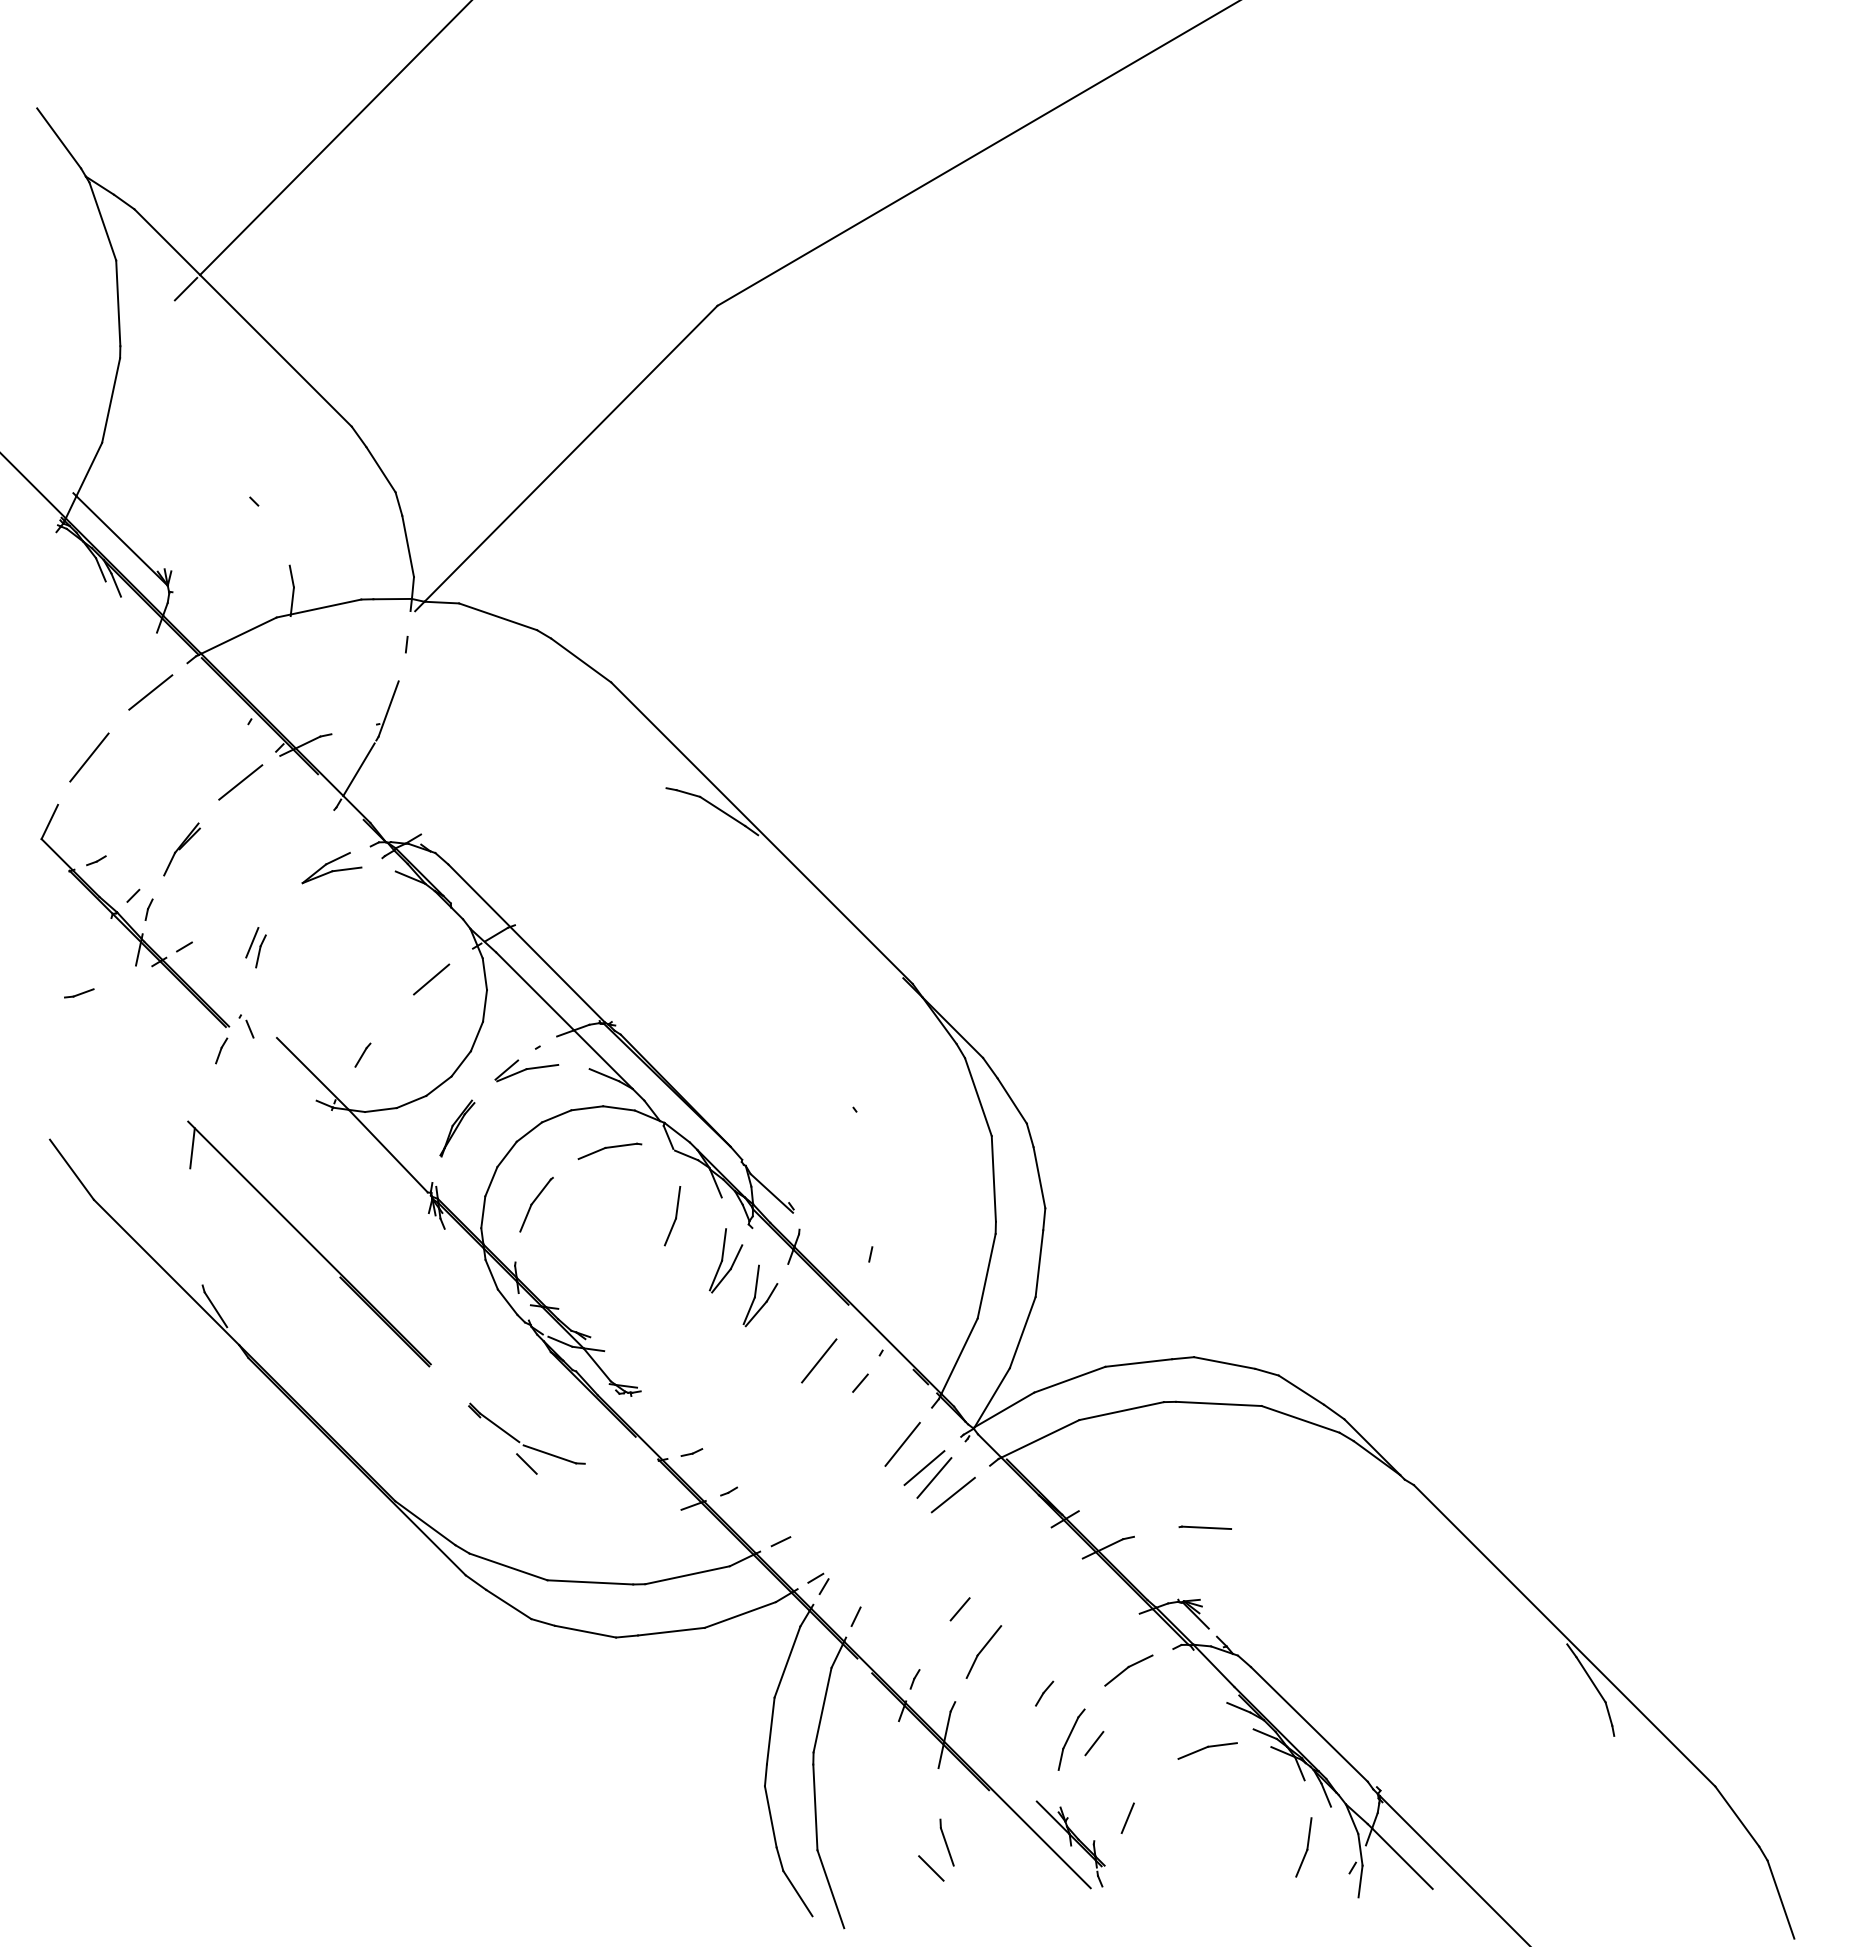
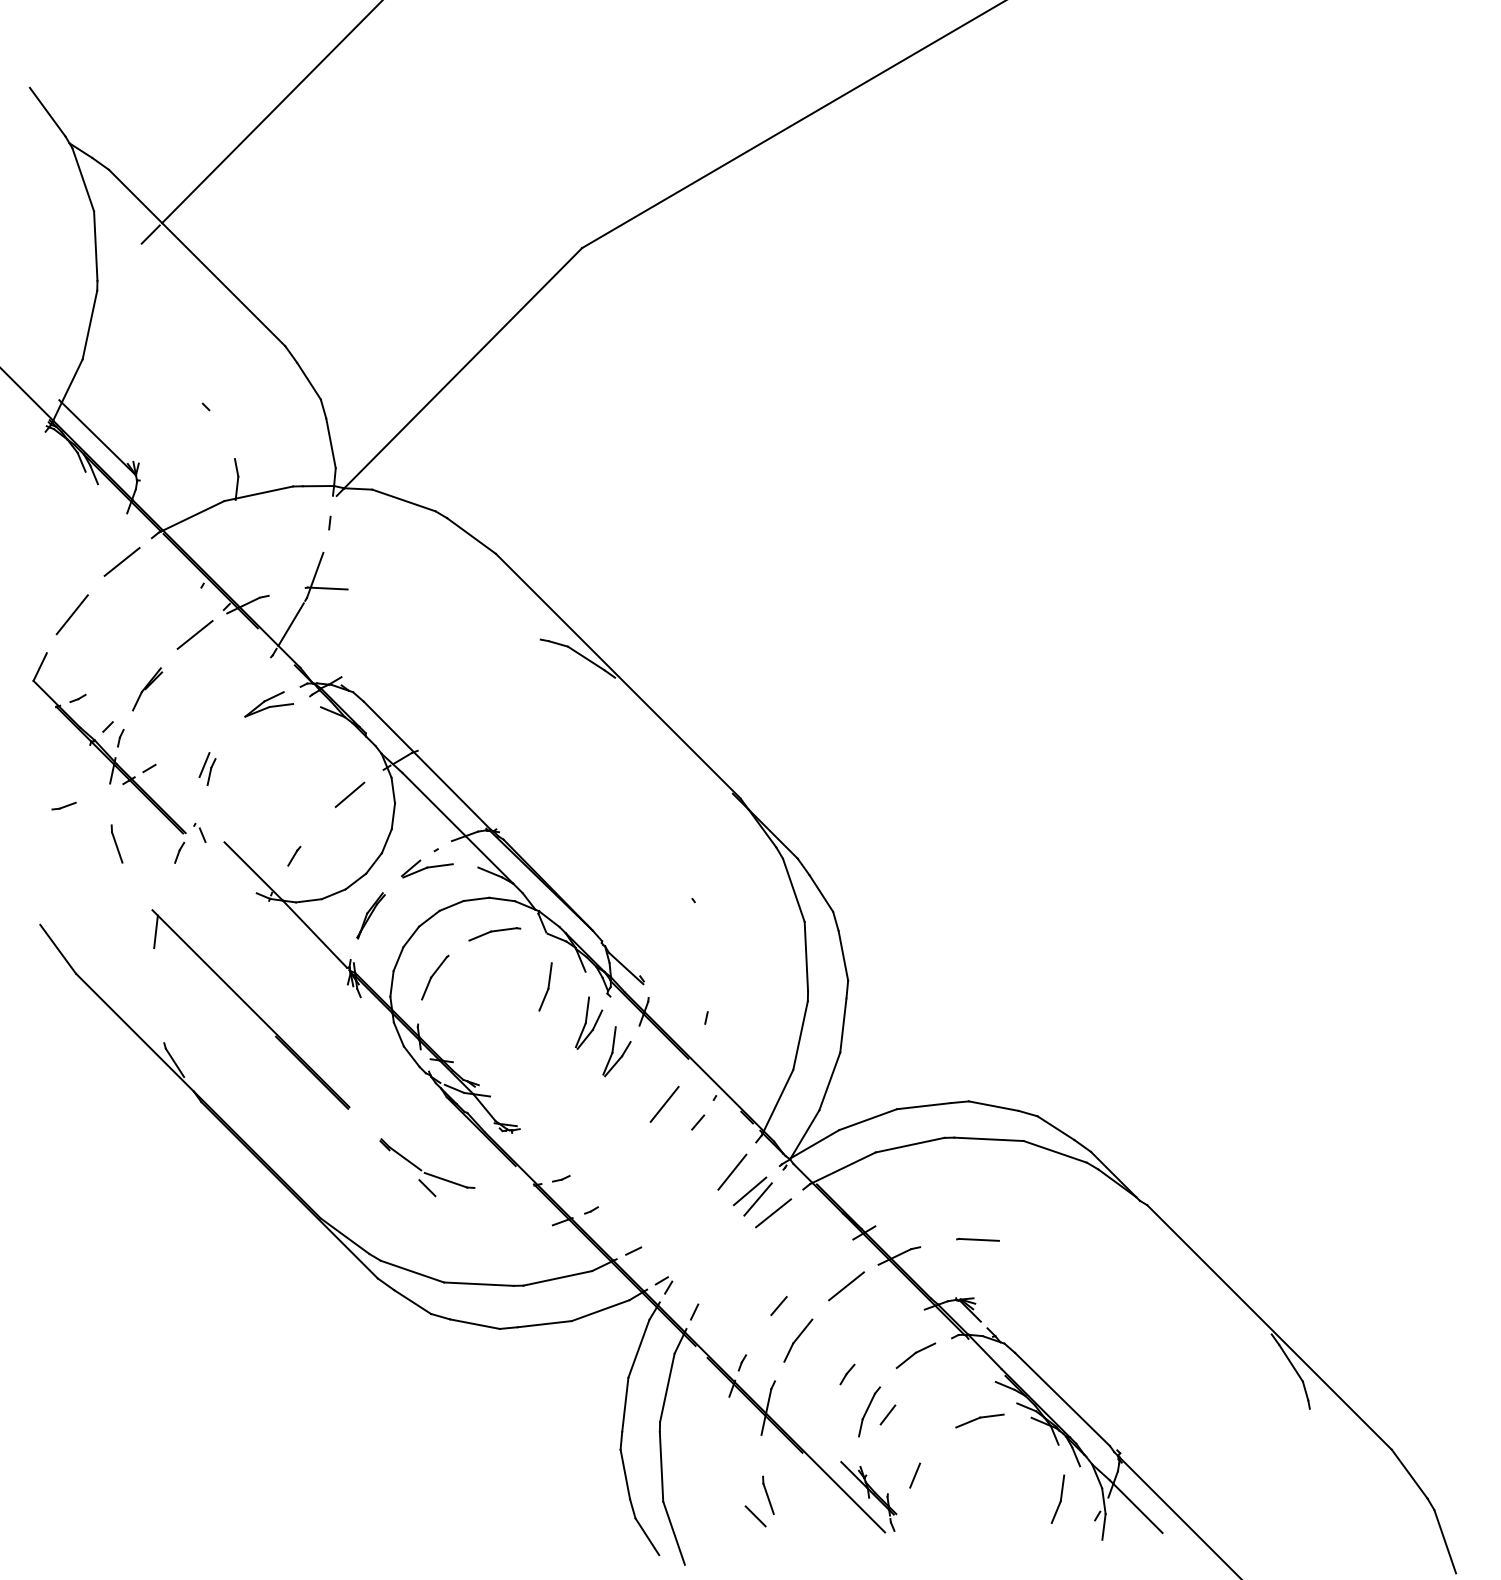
line: (403, 725) -> (327, 588), added
part: (144, 1039) -> (117, 843), added
line: (1042, 1584) -> (845, 1285), added

